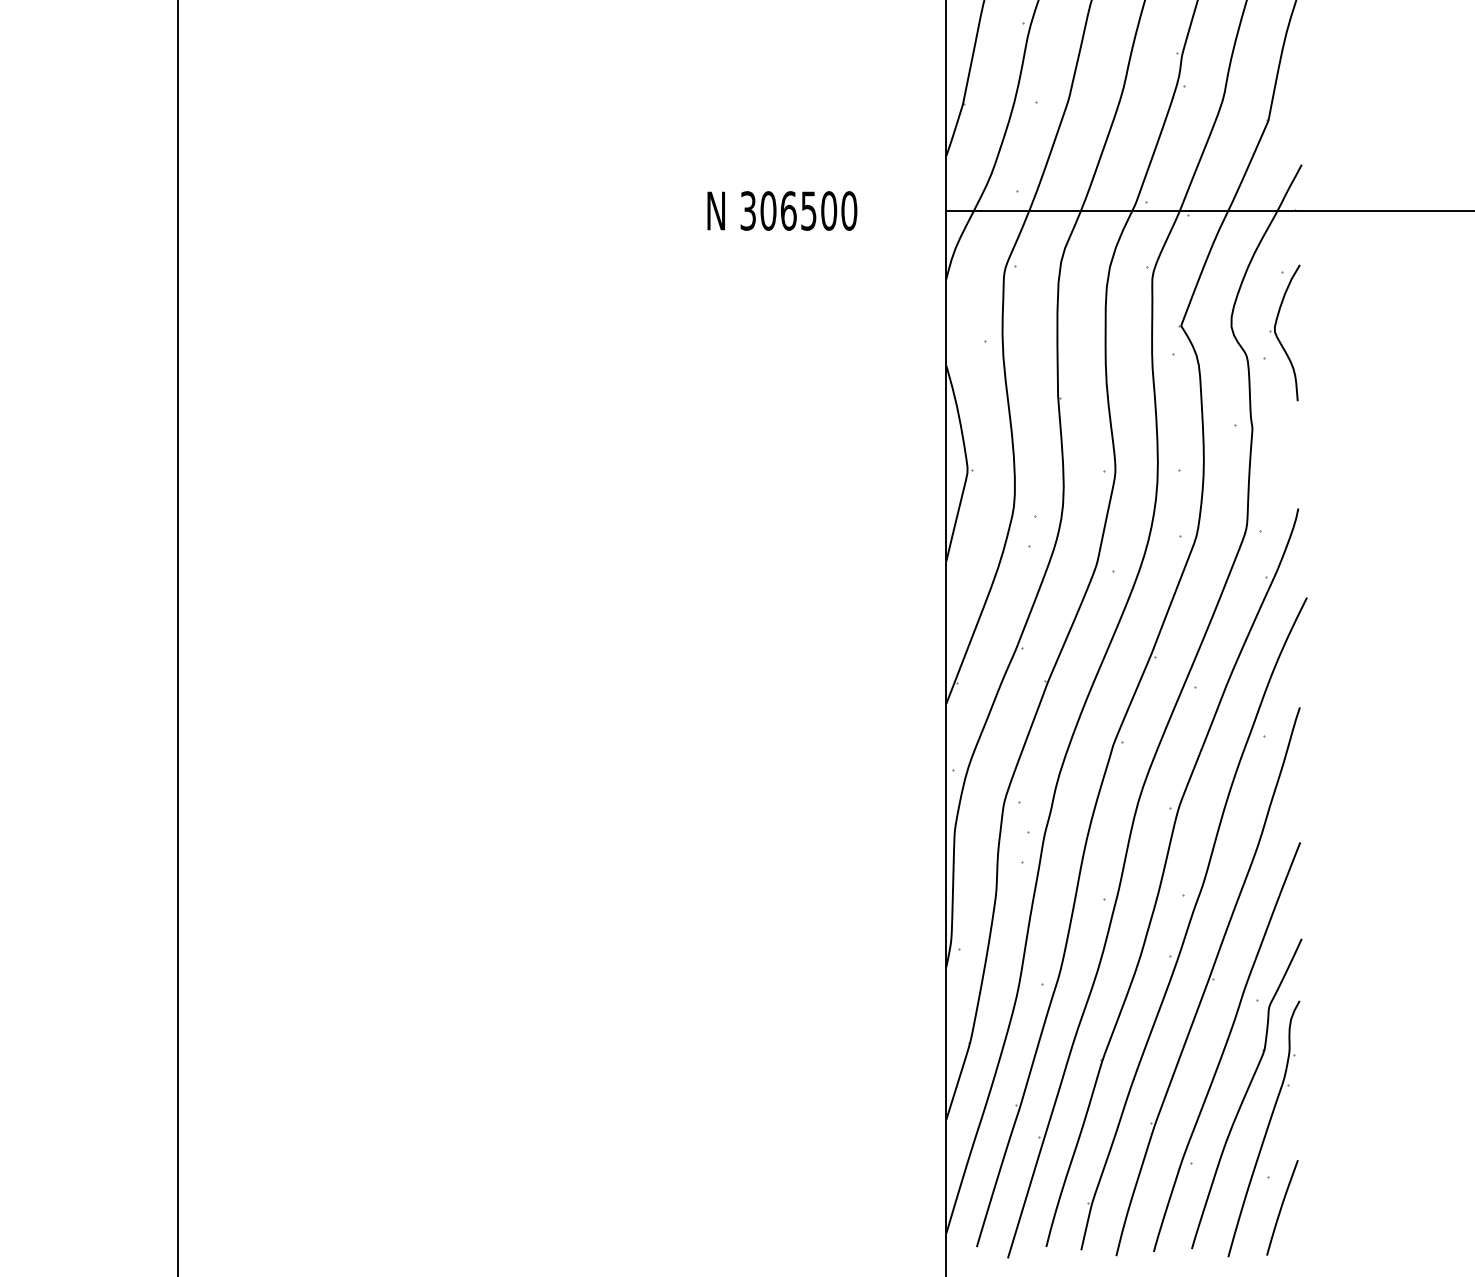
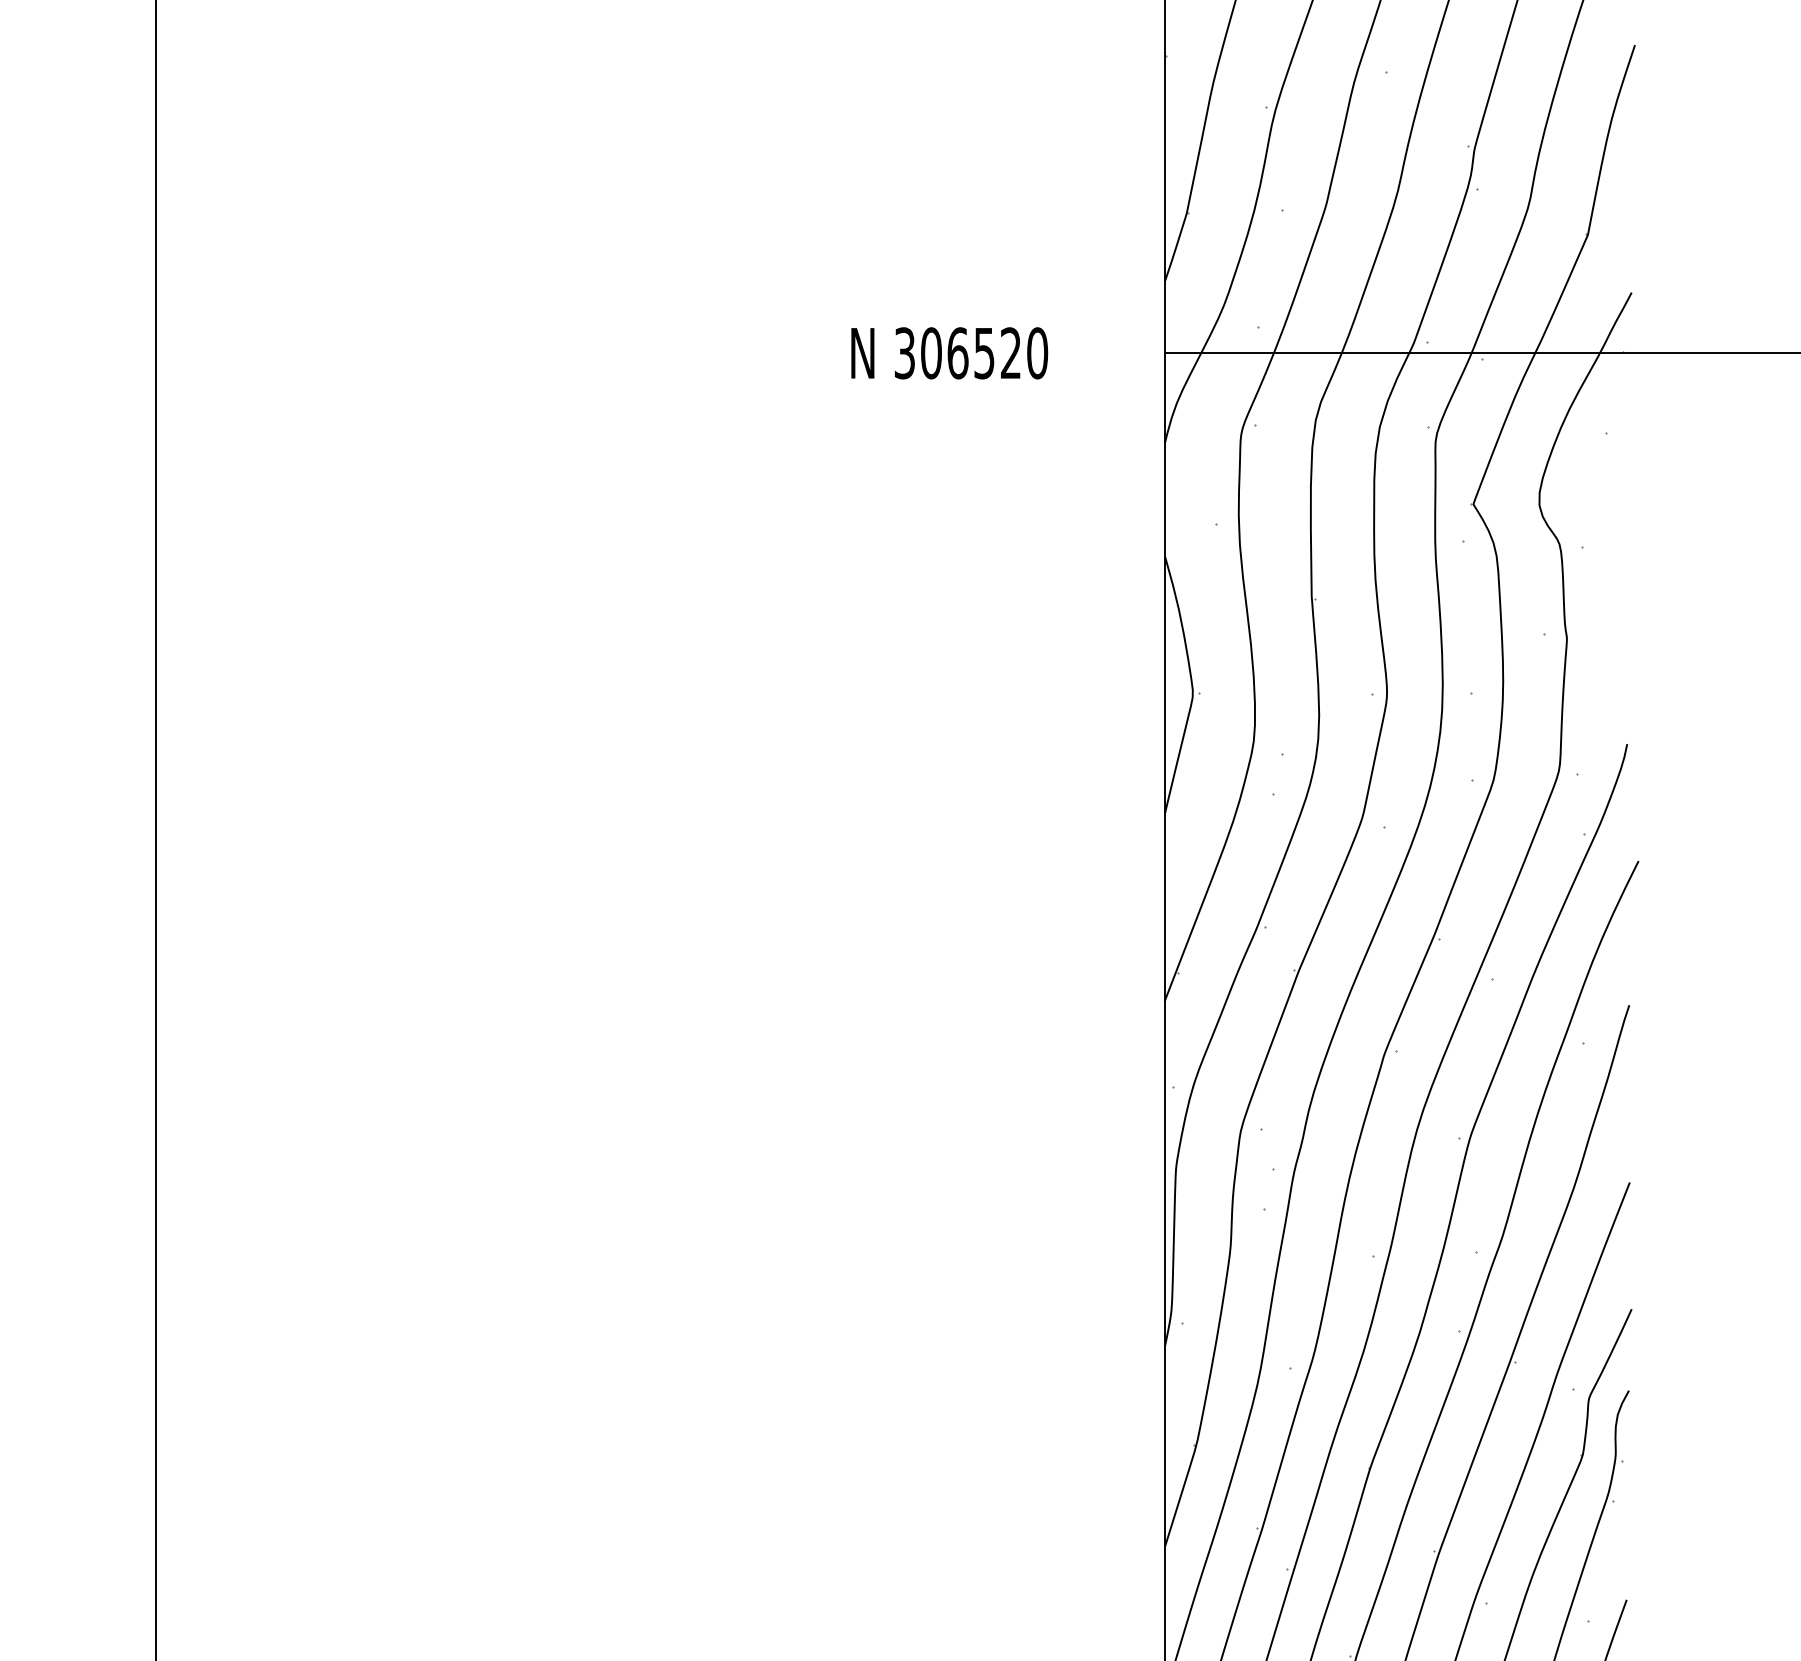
text: (829, 210) -> (1011, 352), 306500 -> 306520
part: (1277, 335) -> (1599, 516), removed

